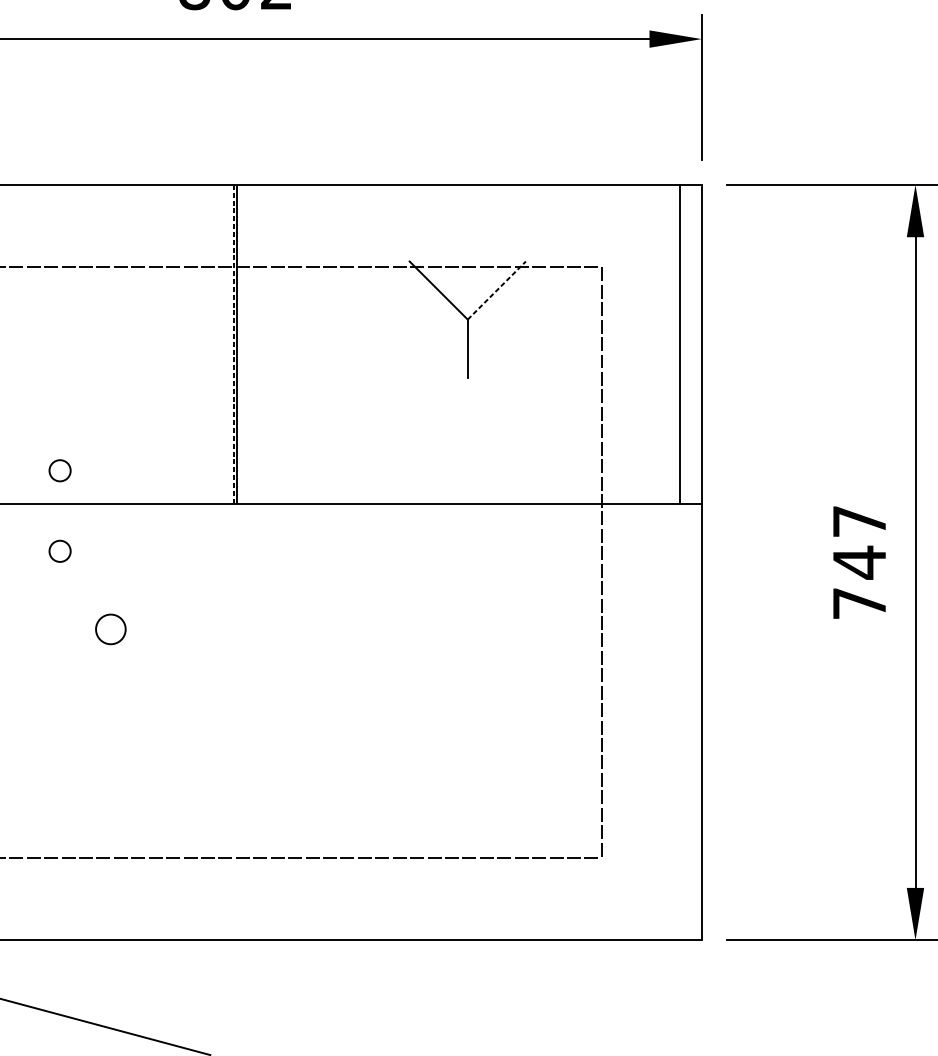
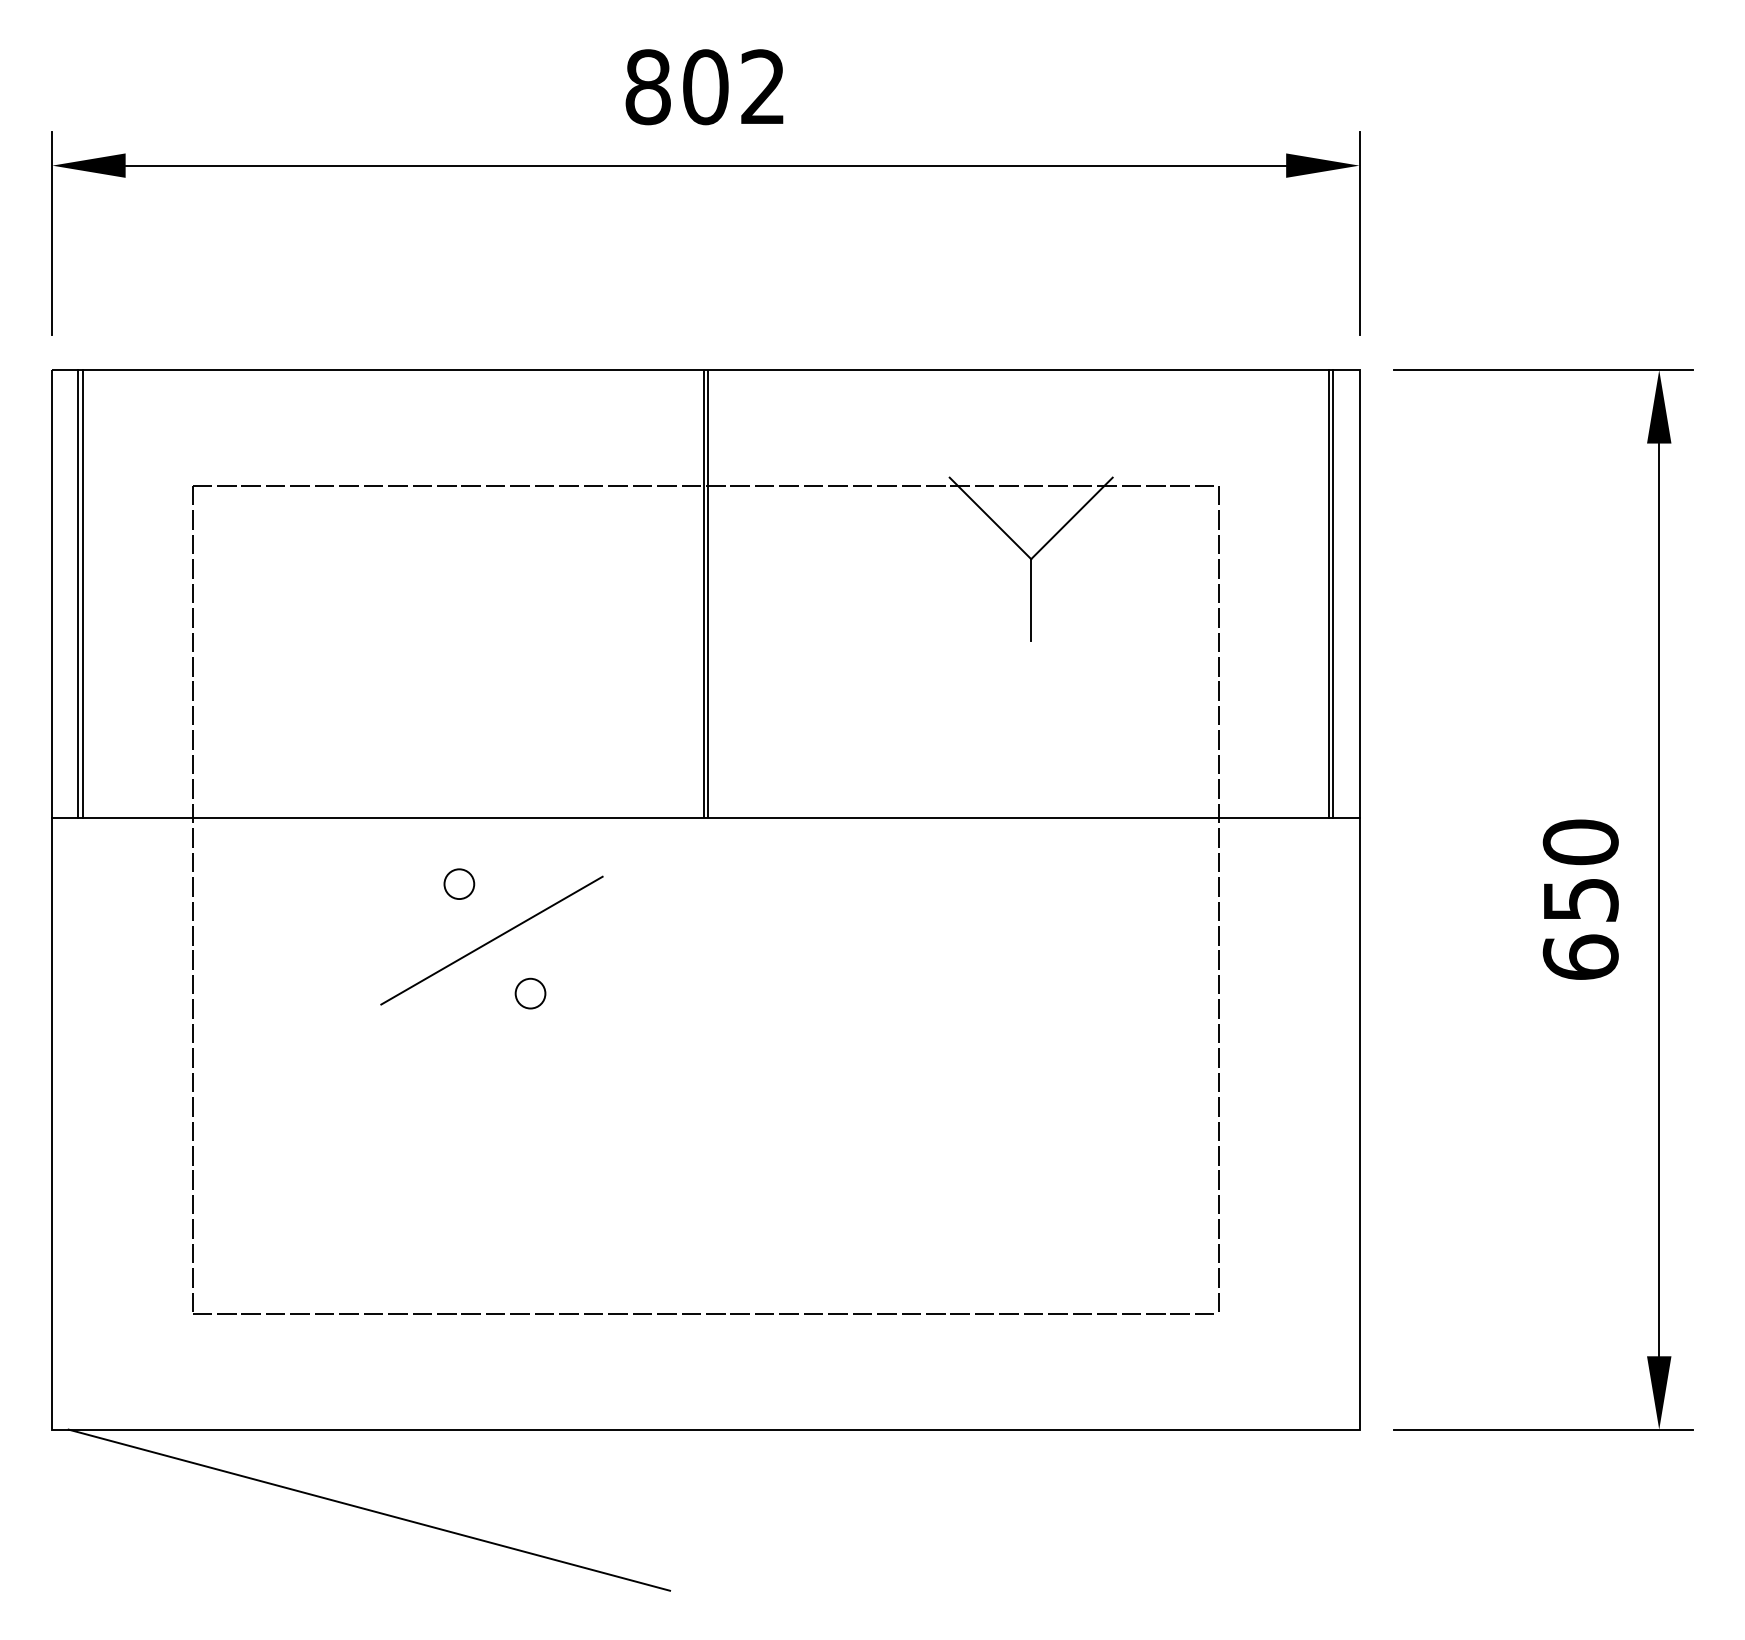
line: (496, 290) -> (1071, 518), dashed -> solid
line: (234, 344) -> (703, 594), dashed -> solid
line: (683, 344) -> (1333, 594), added
circle: (60, 470) -> (459, 770), removed
text: (859, 562) -> (1580, 899), 747 -> 650
line: (83, 591) -> (491, 940), added
circle: (110, 629) -> (530, 993), size x0.71

